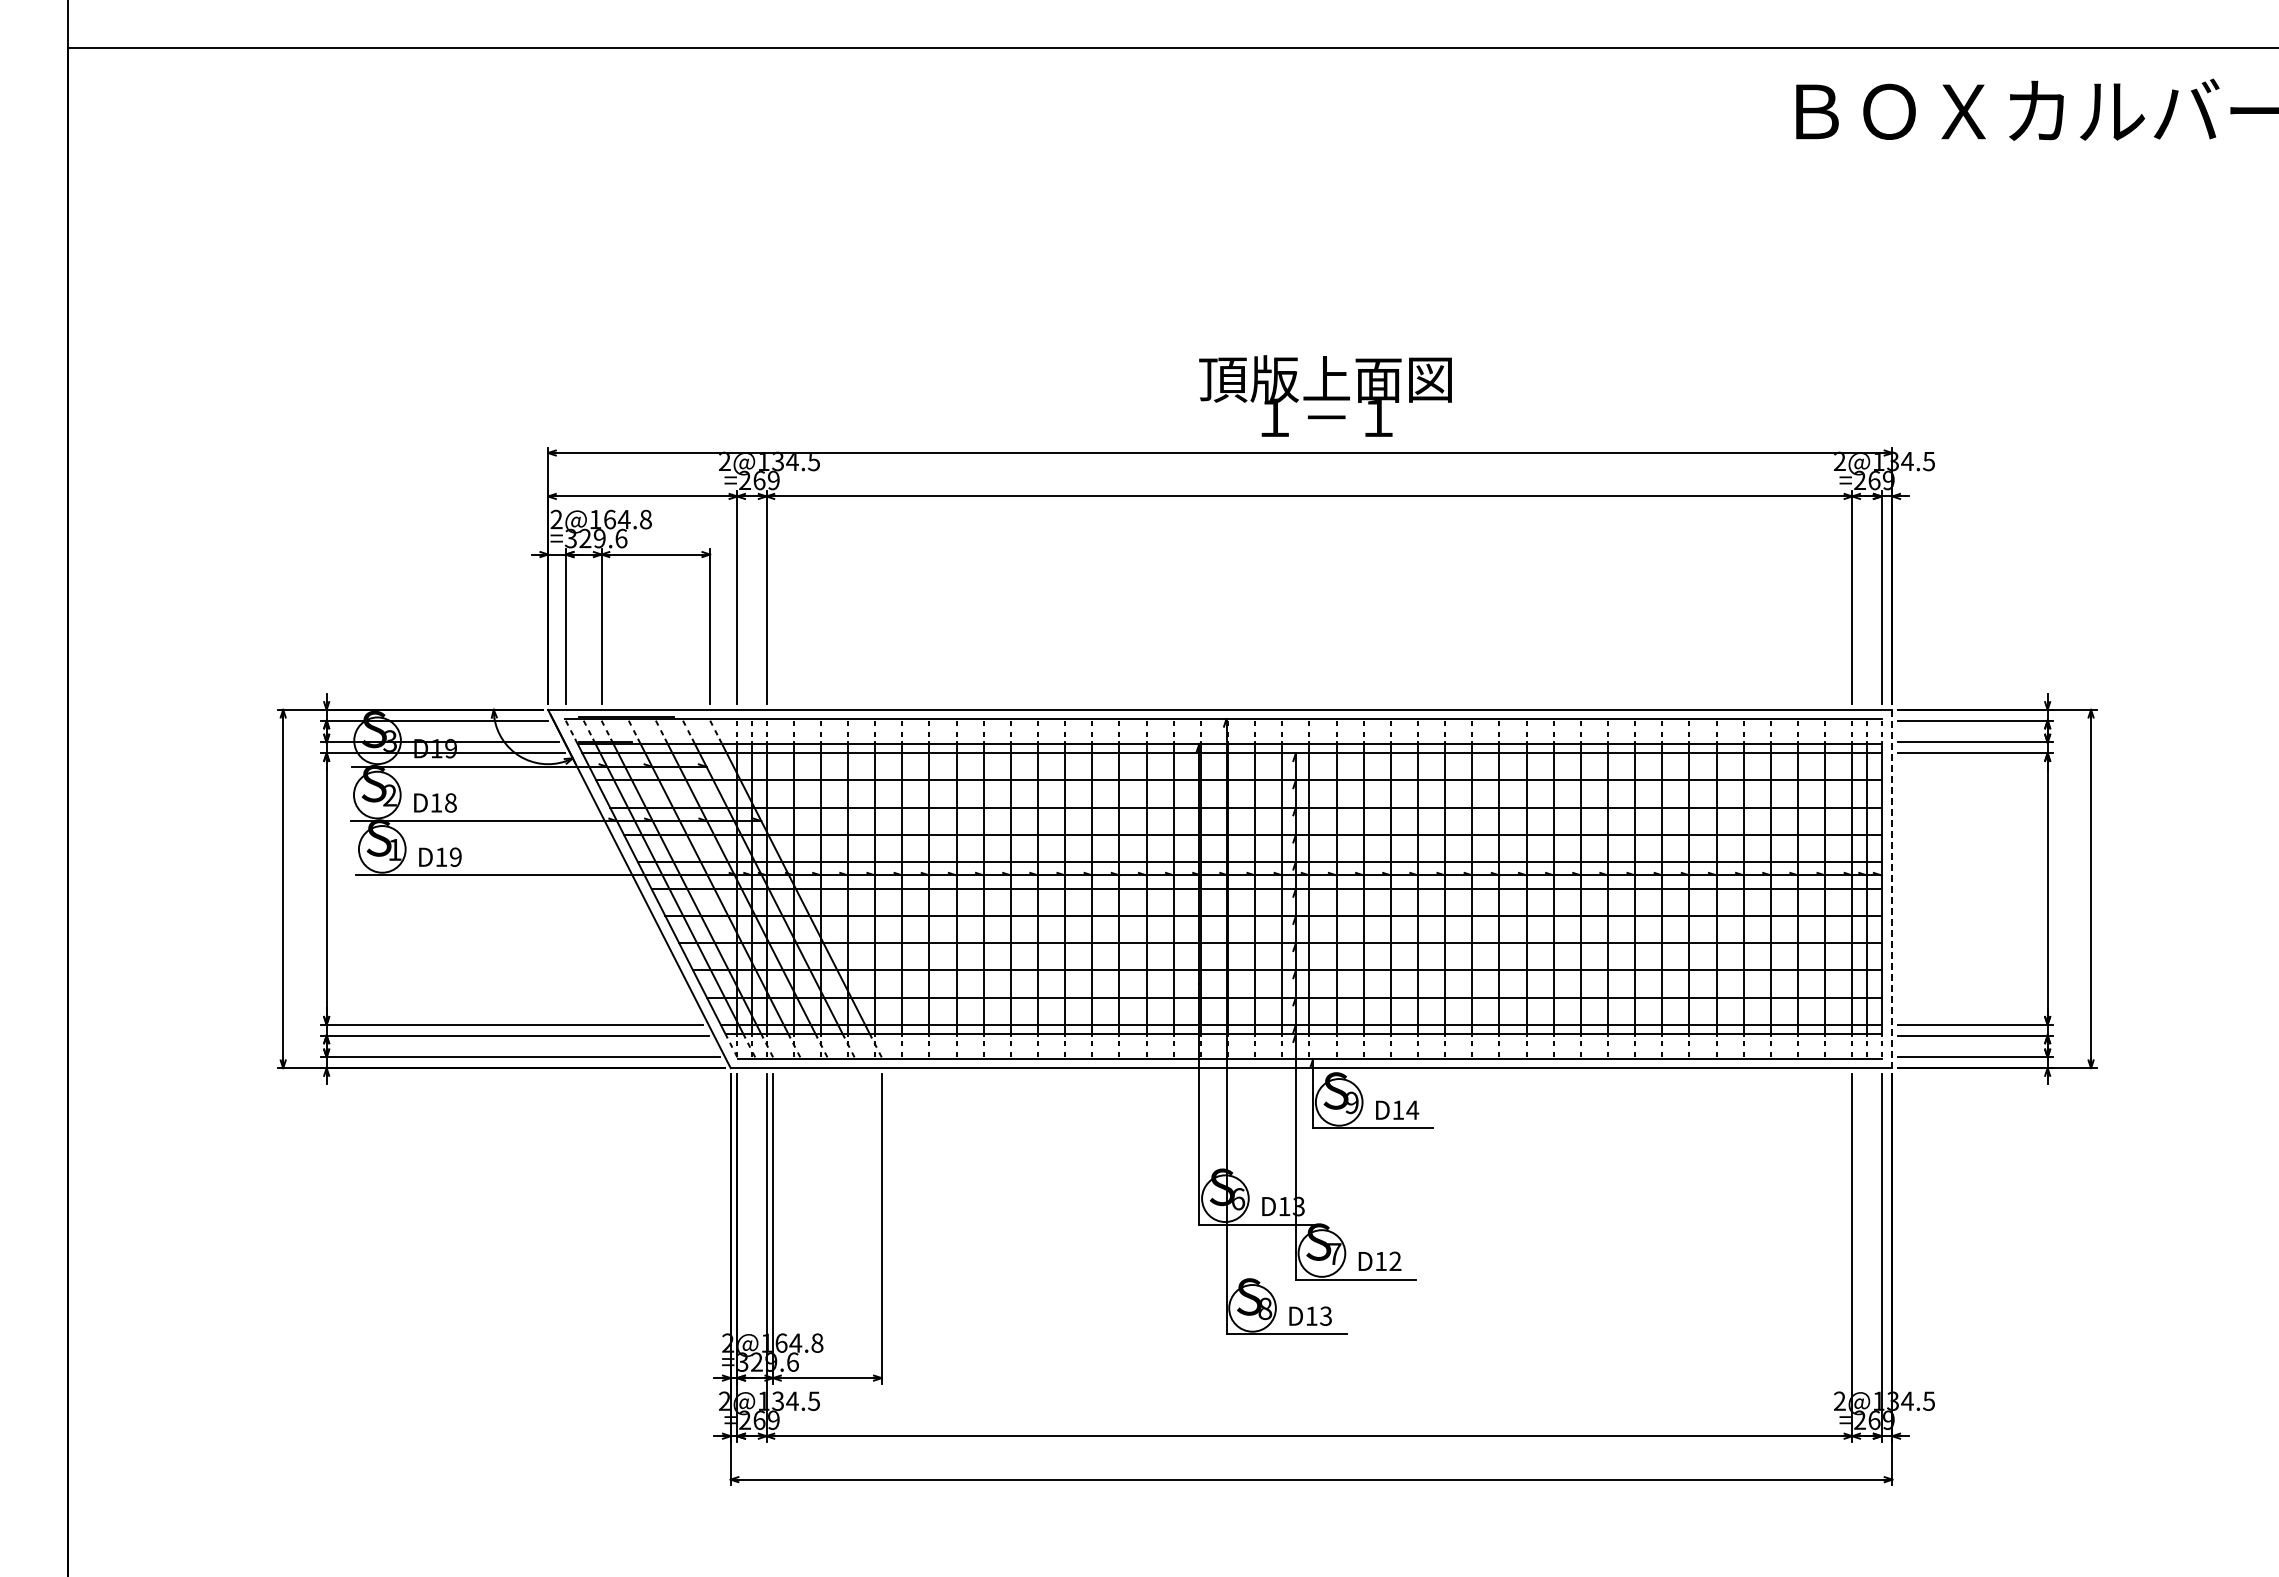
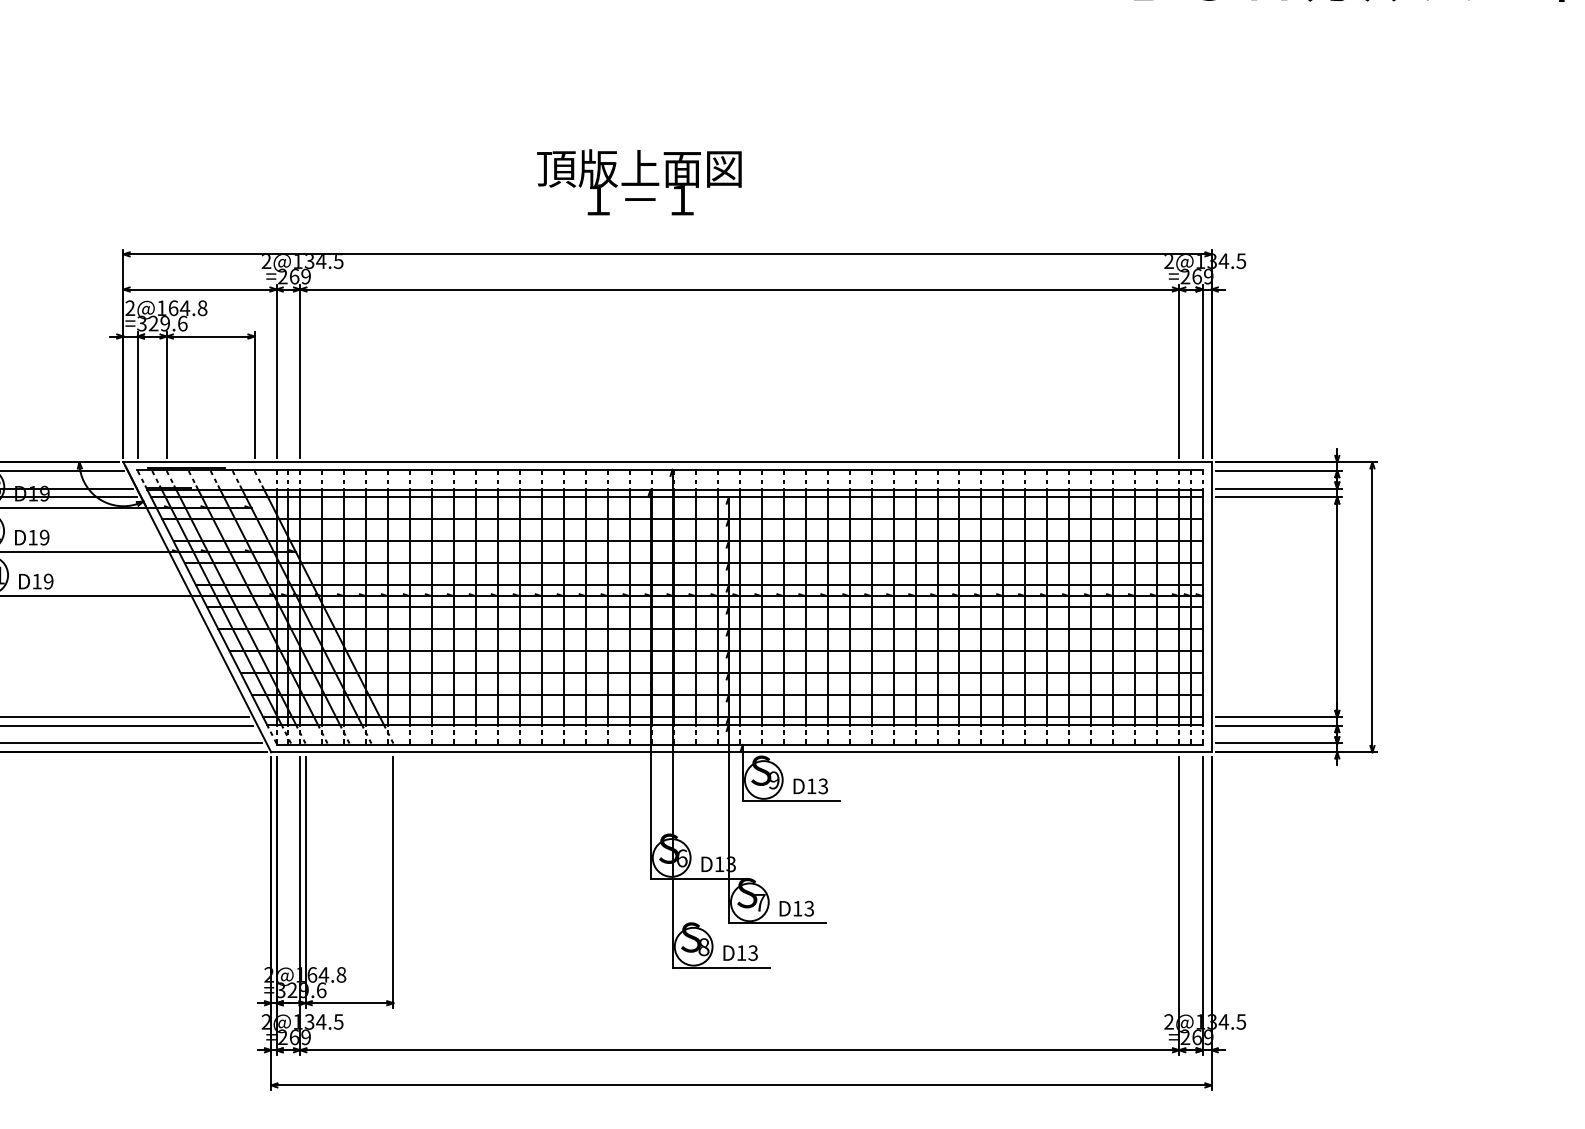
text: (1325, 395) -> (639, 181), moved
text: (450, 802) -> (44, 537), D18 -> D19
line: (1892, 889) -> (1211, 607), dashed -> solid
text: (1412, 1110) -> (823, 786), D14 -> D13
text: (1395, 1261) -> (809, 908), D12 -> D13

